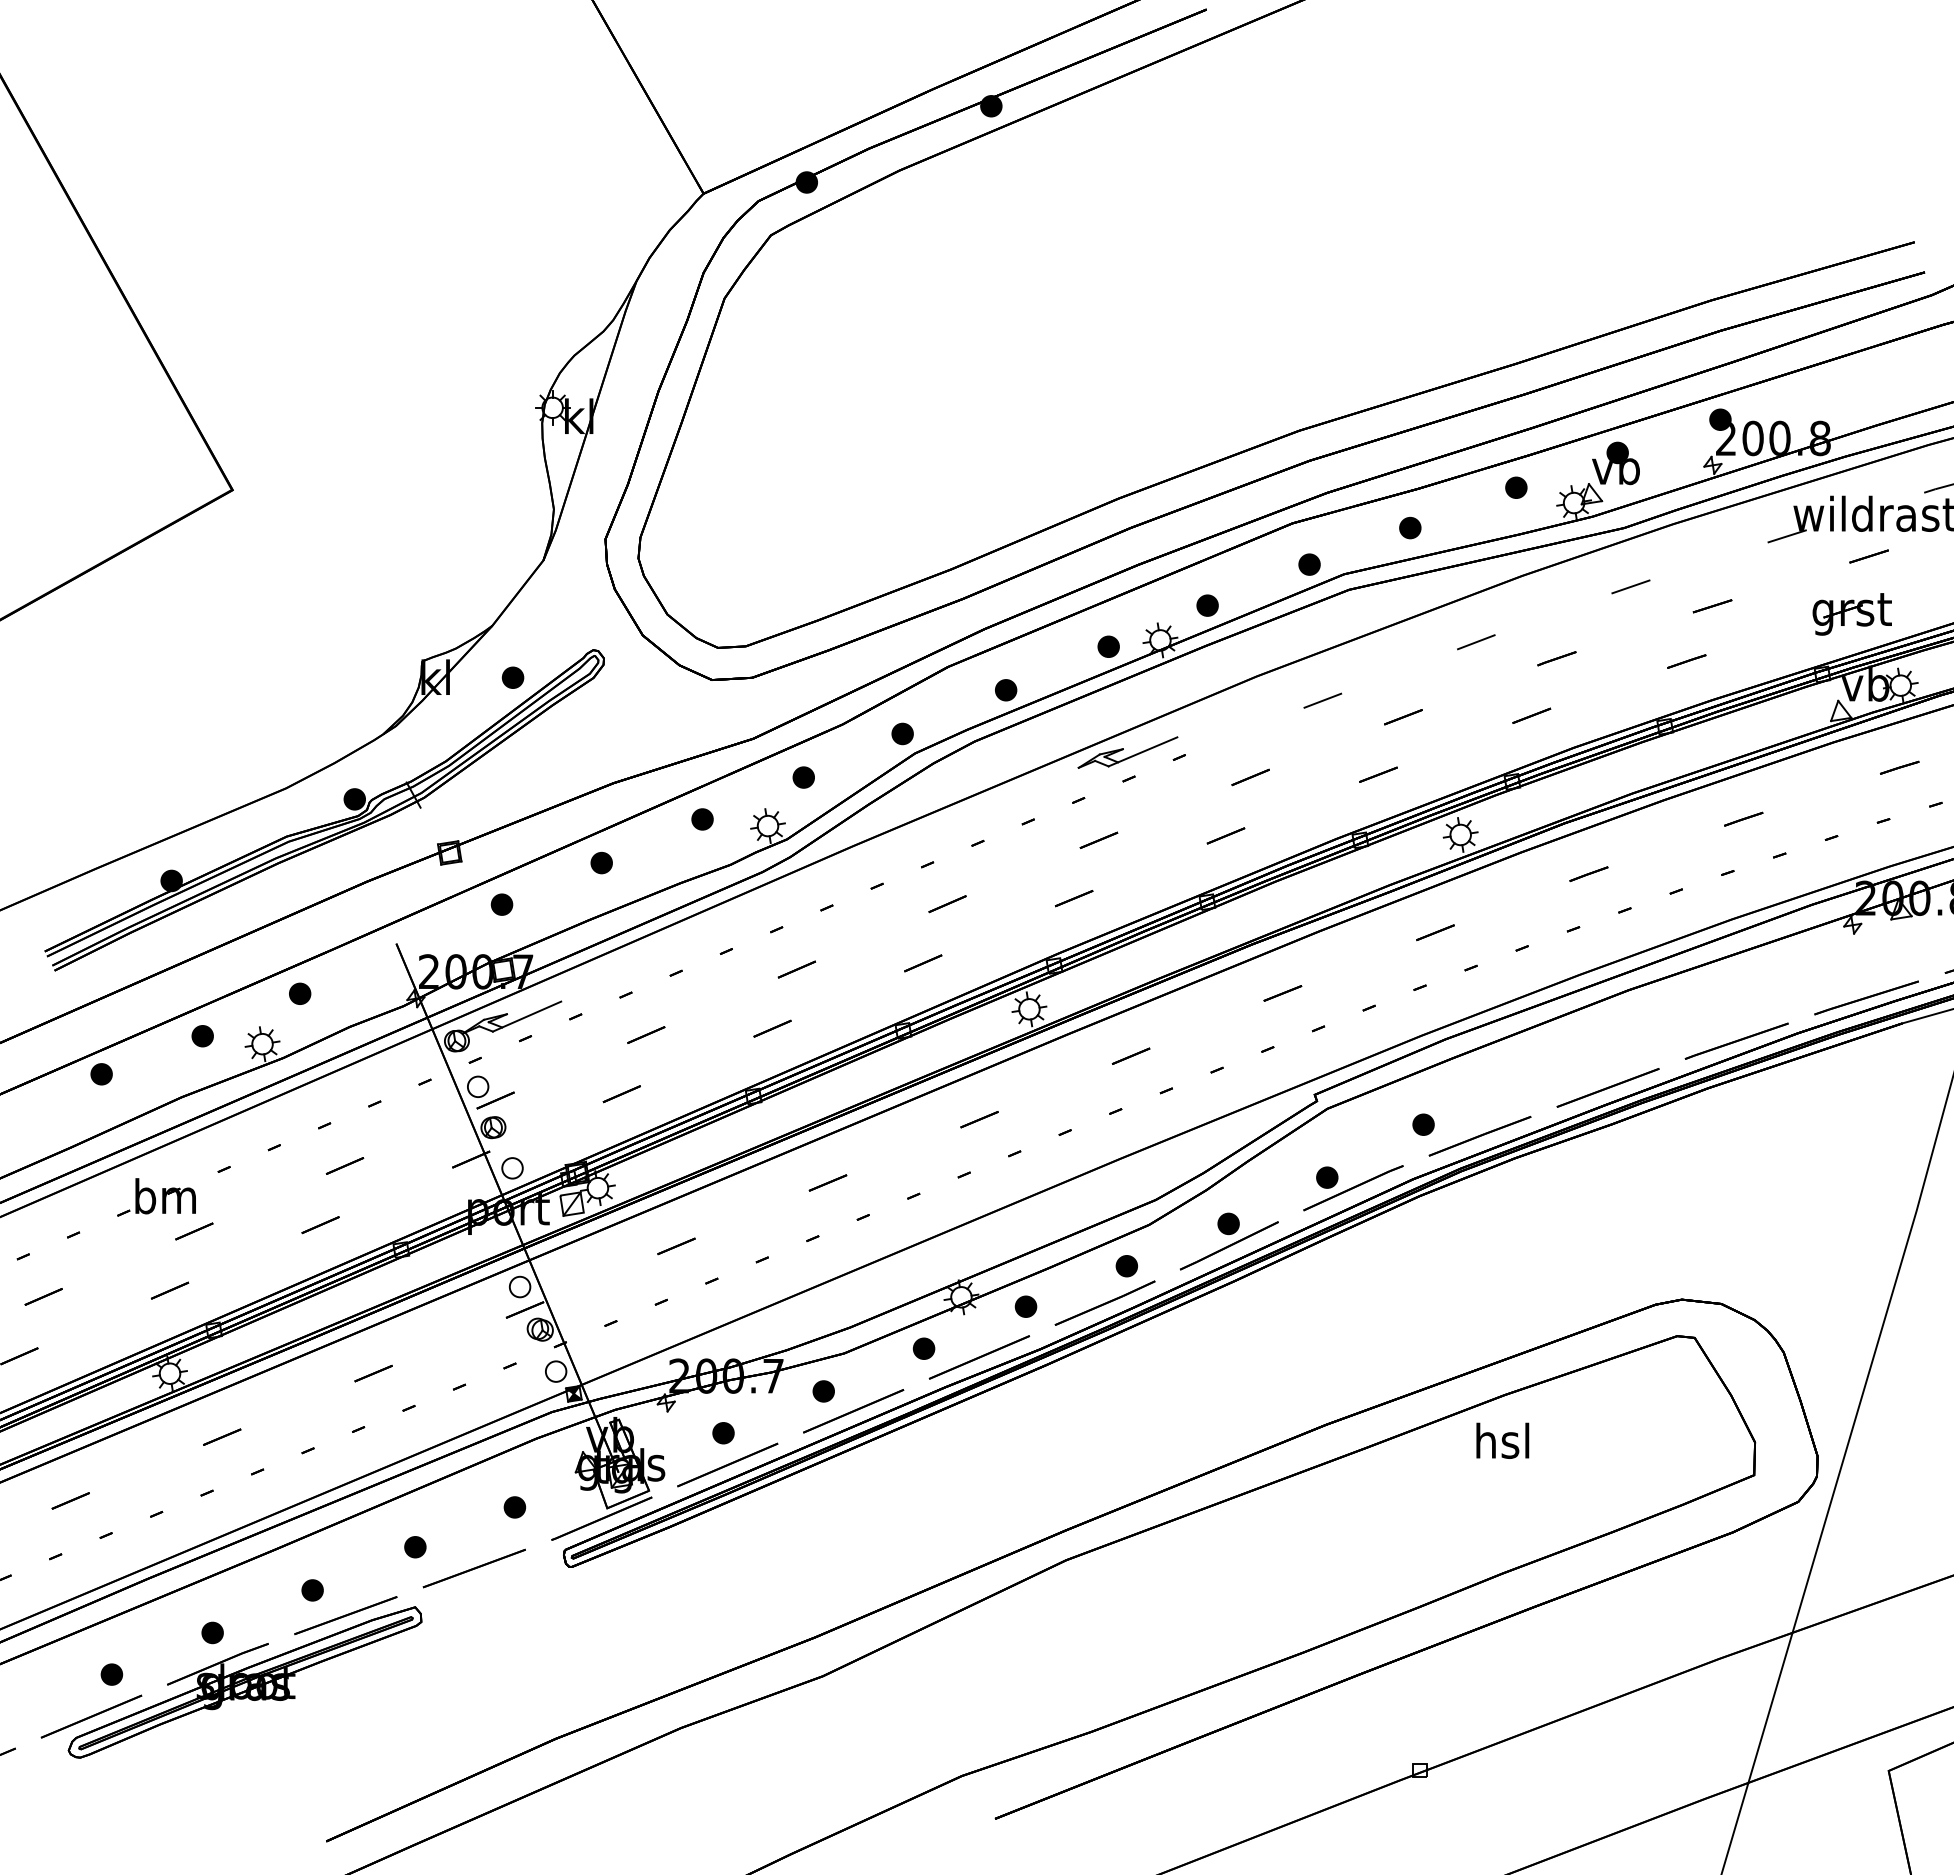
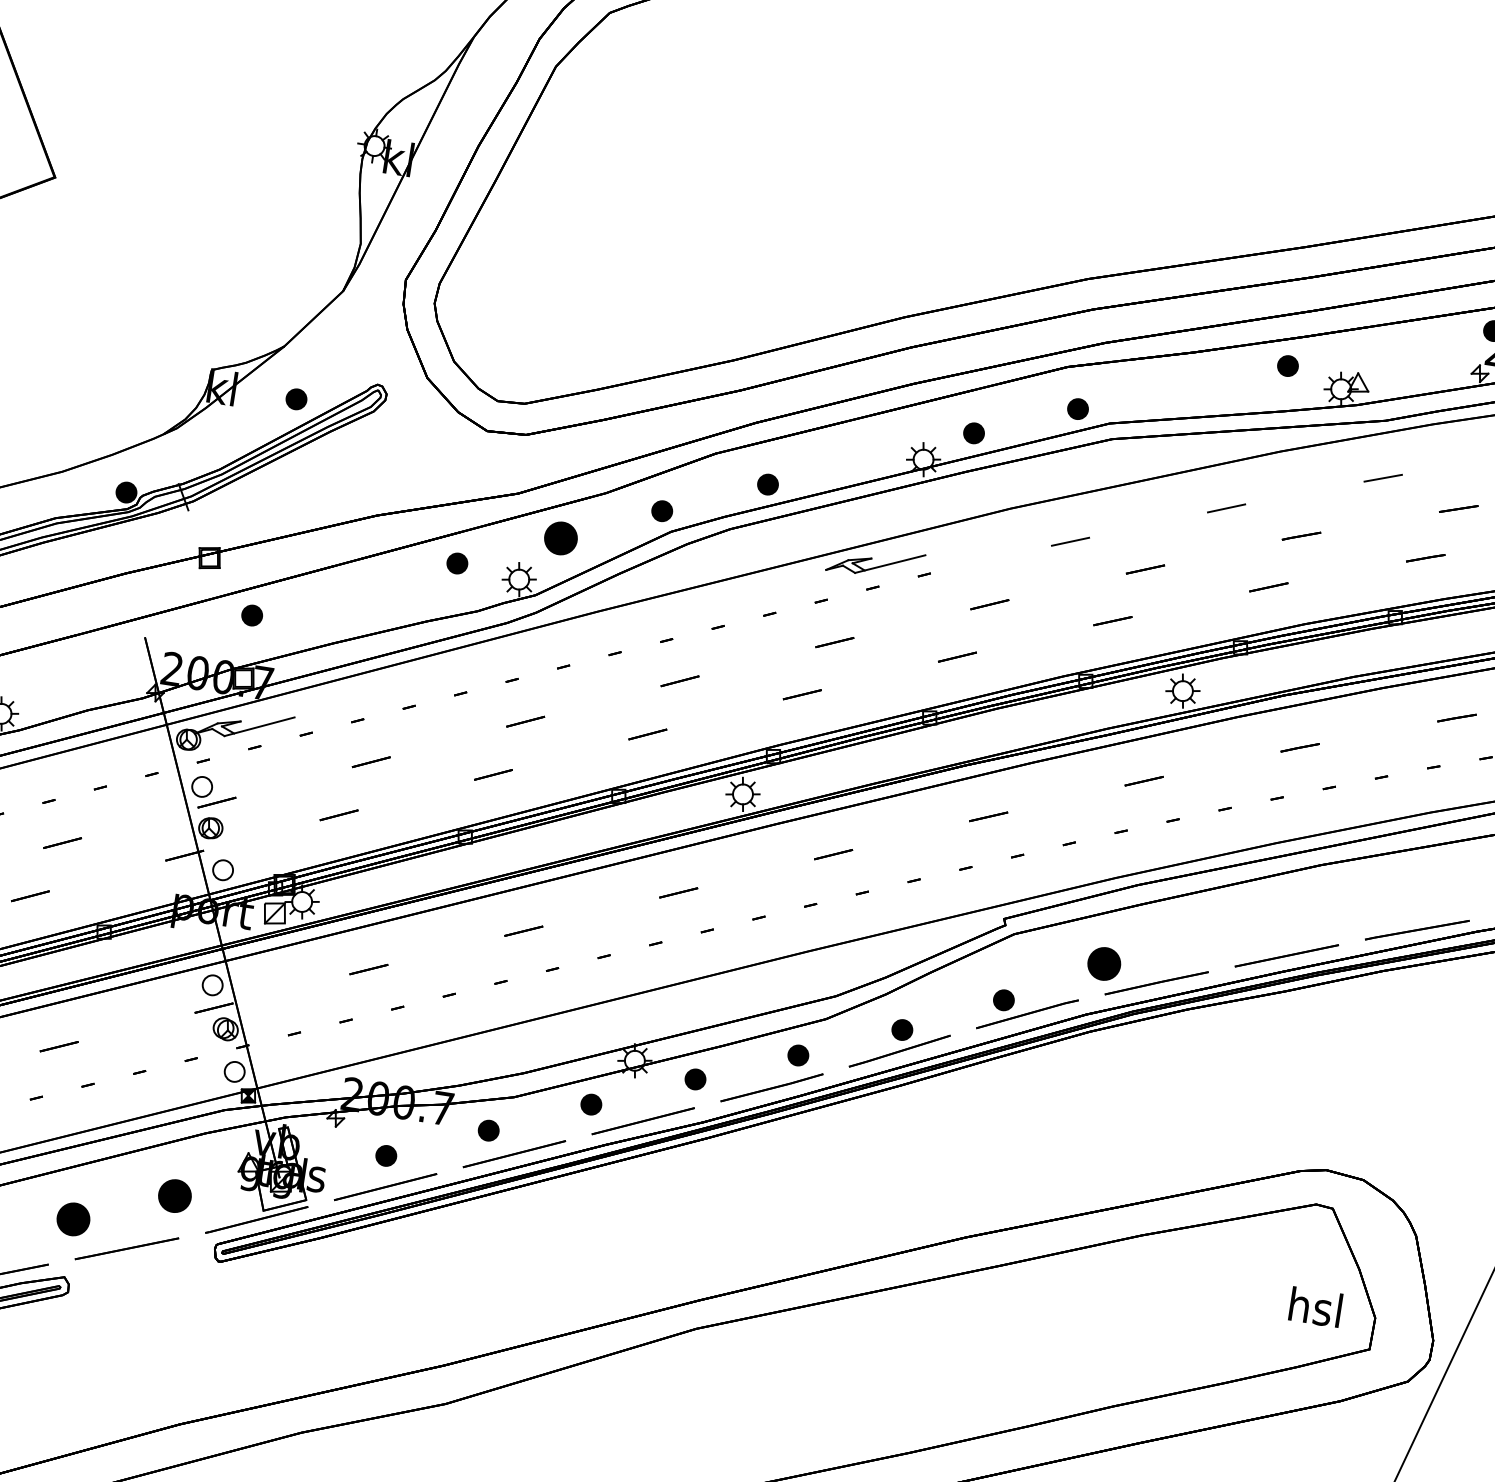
part: (1615, 463) -> (1386, 357), removed
part: (1410, 527) -> (1180, 388), removed
part: (1108, 646) -> (872, 457), removed
part: (803, 777) -> (560, 538), size x1.6
part: (601, 862) -> (353, 589), removed
part: (300, 993) -> (45, 670), removed
part: (1423, 1124) -> (1104, 963), size x1.6
text: (1502, 1440) -> (1315, 1306), moved
part: (514, 1507) -> (174, 1196), size x1.6
part: (415, 1547) -> (73, 1219), size x1.6

